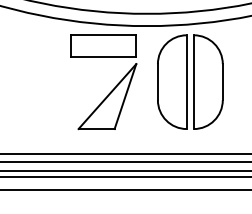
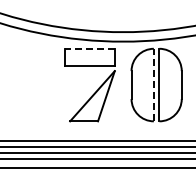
line: (103, 34) -> (89, 48), solid -> dashed
line: (186, 81) -> (153, 84), solid -> dashed

